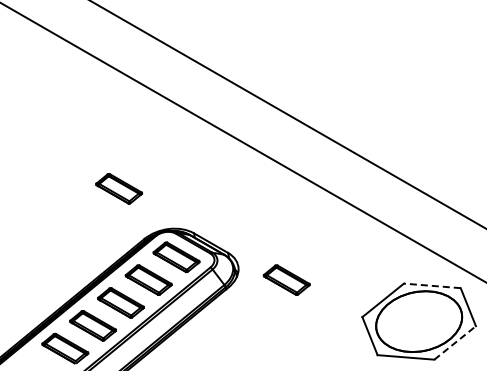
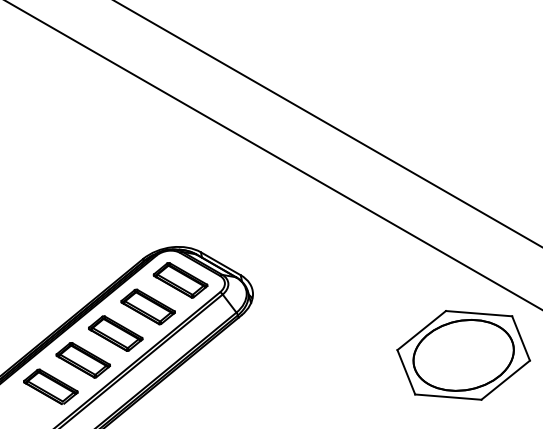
part: (118, 188) -> (112, 200), removed
part: (286, 279) -> (308, 306), removed
line: (431, 285) -> (478, 313), dashed -> solid
line: (455, 342) -> (506, 379), dashed -> solid

